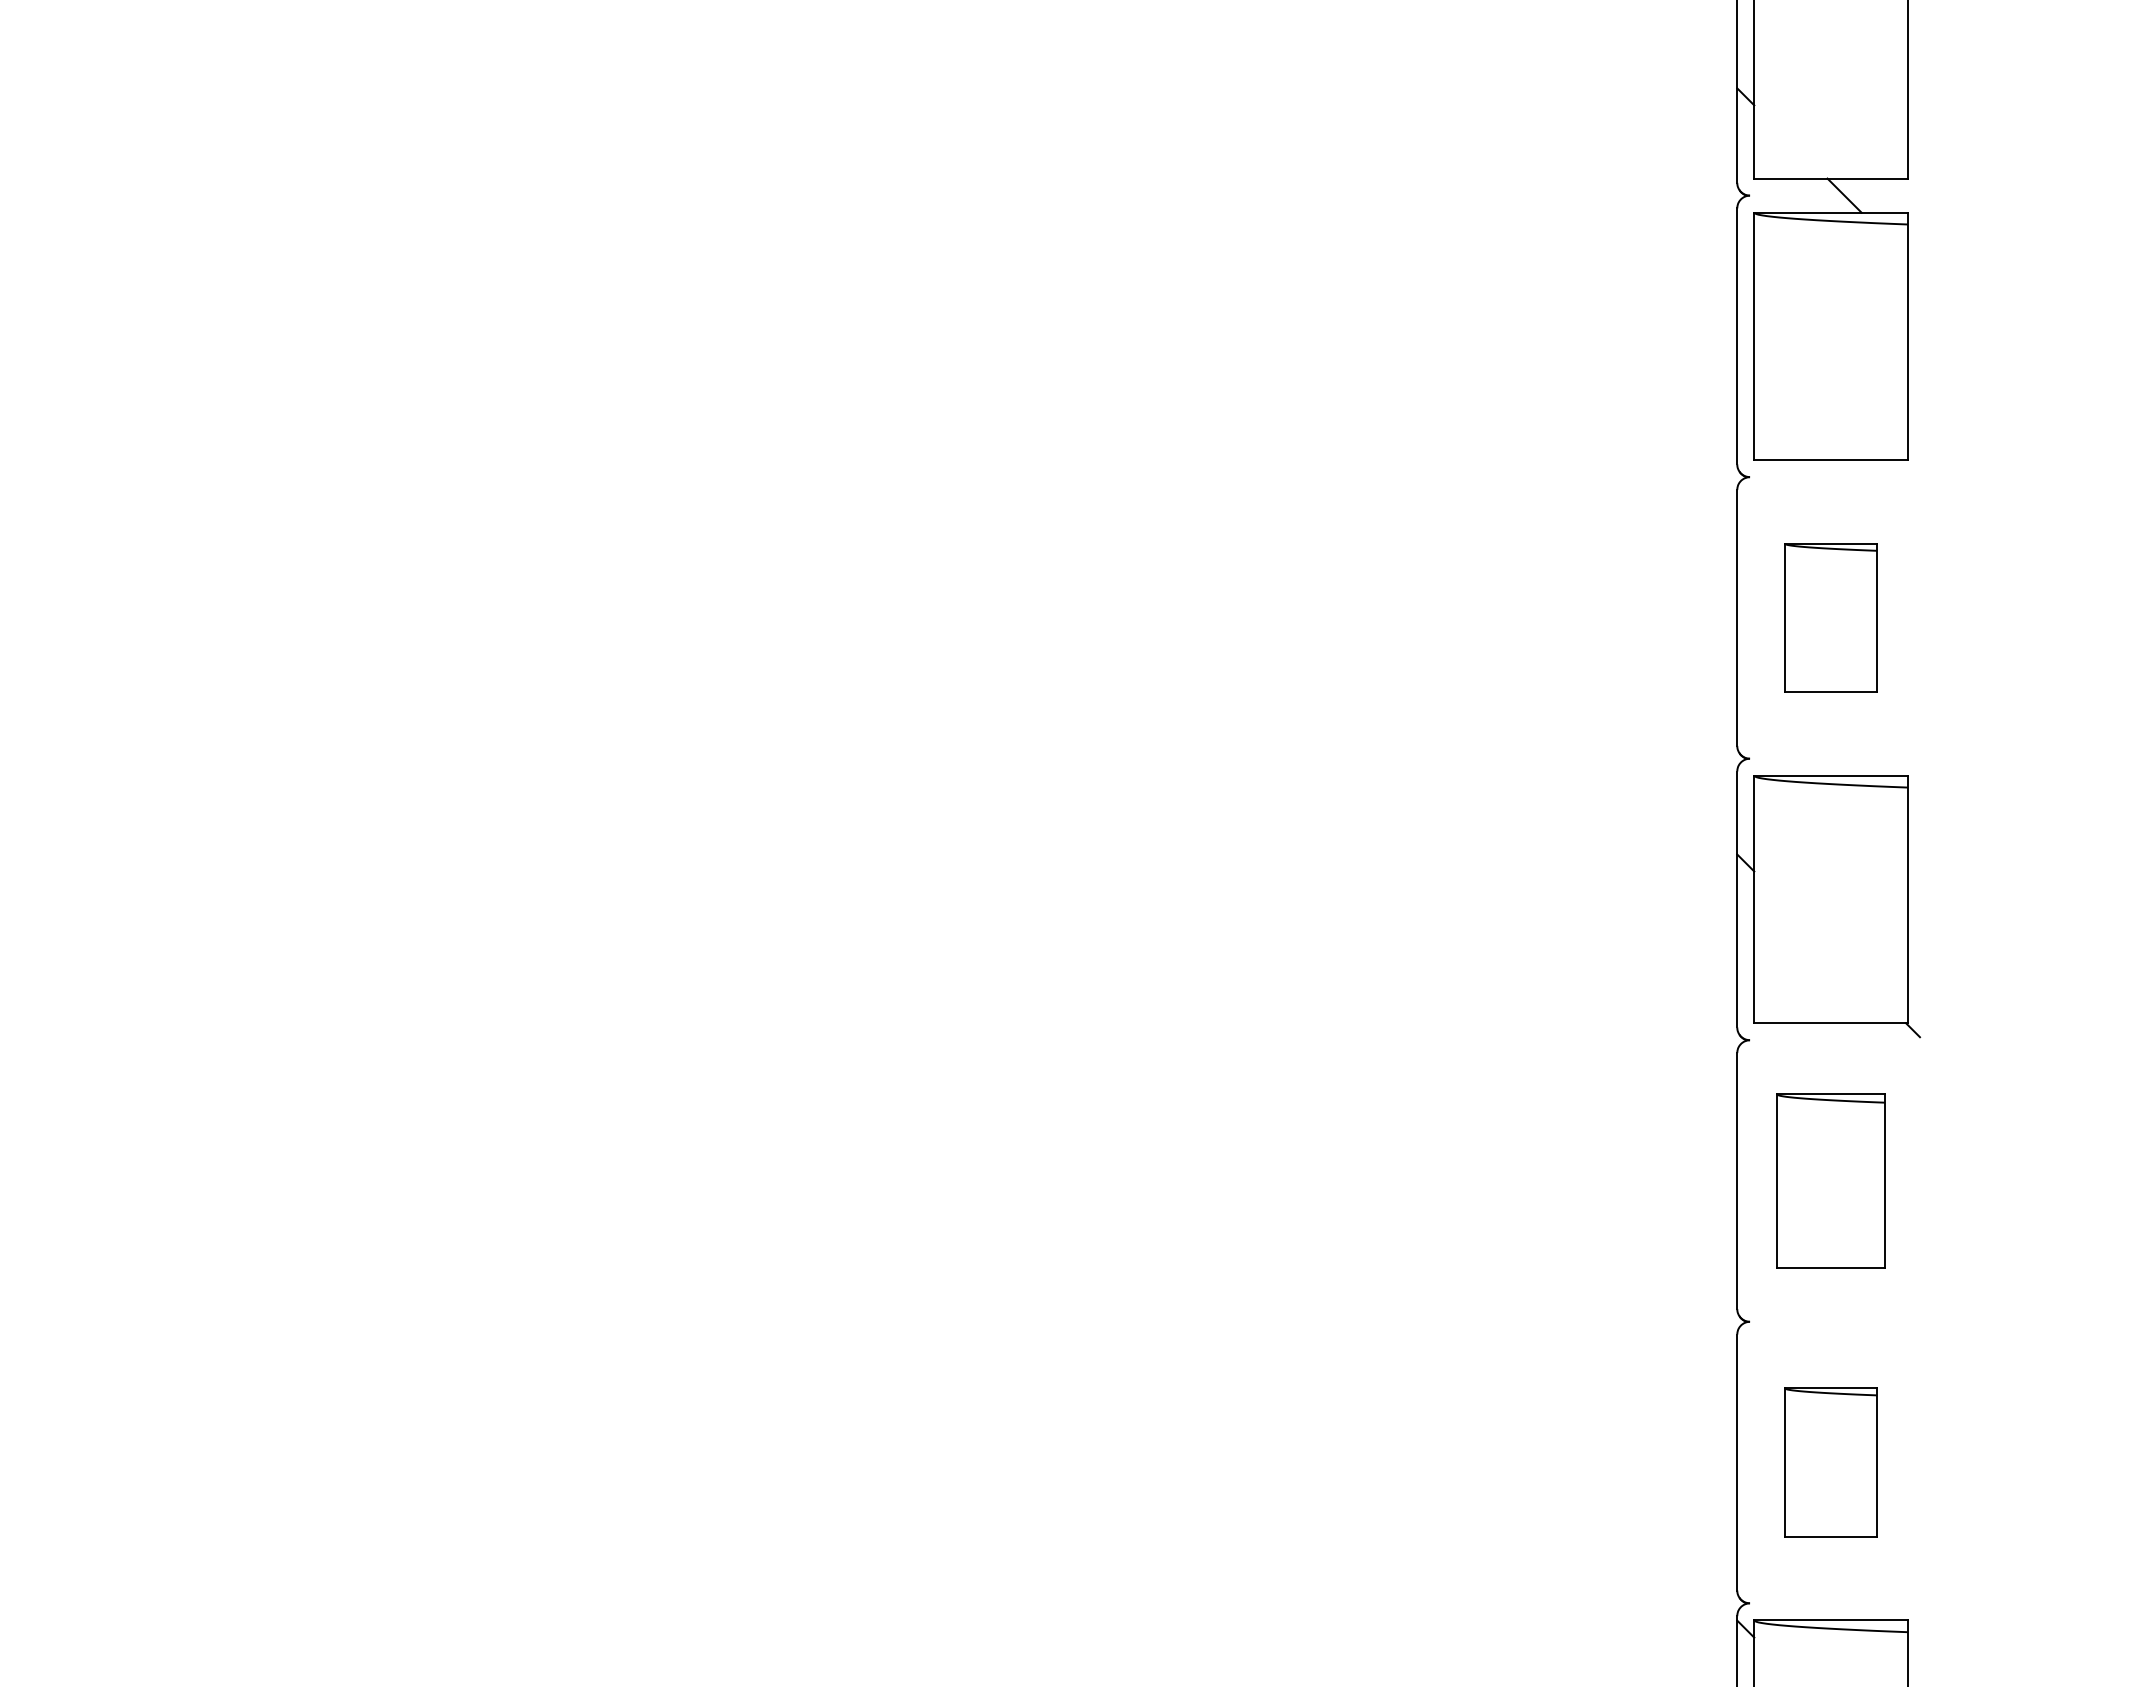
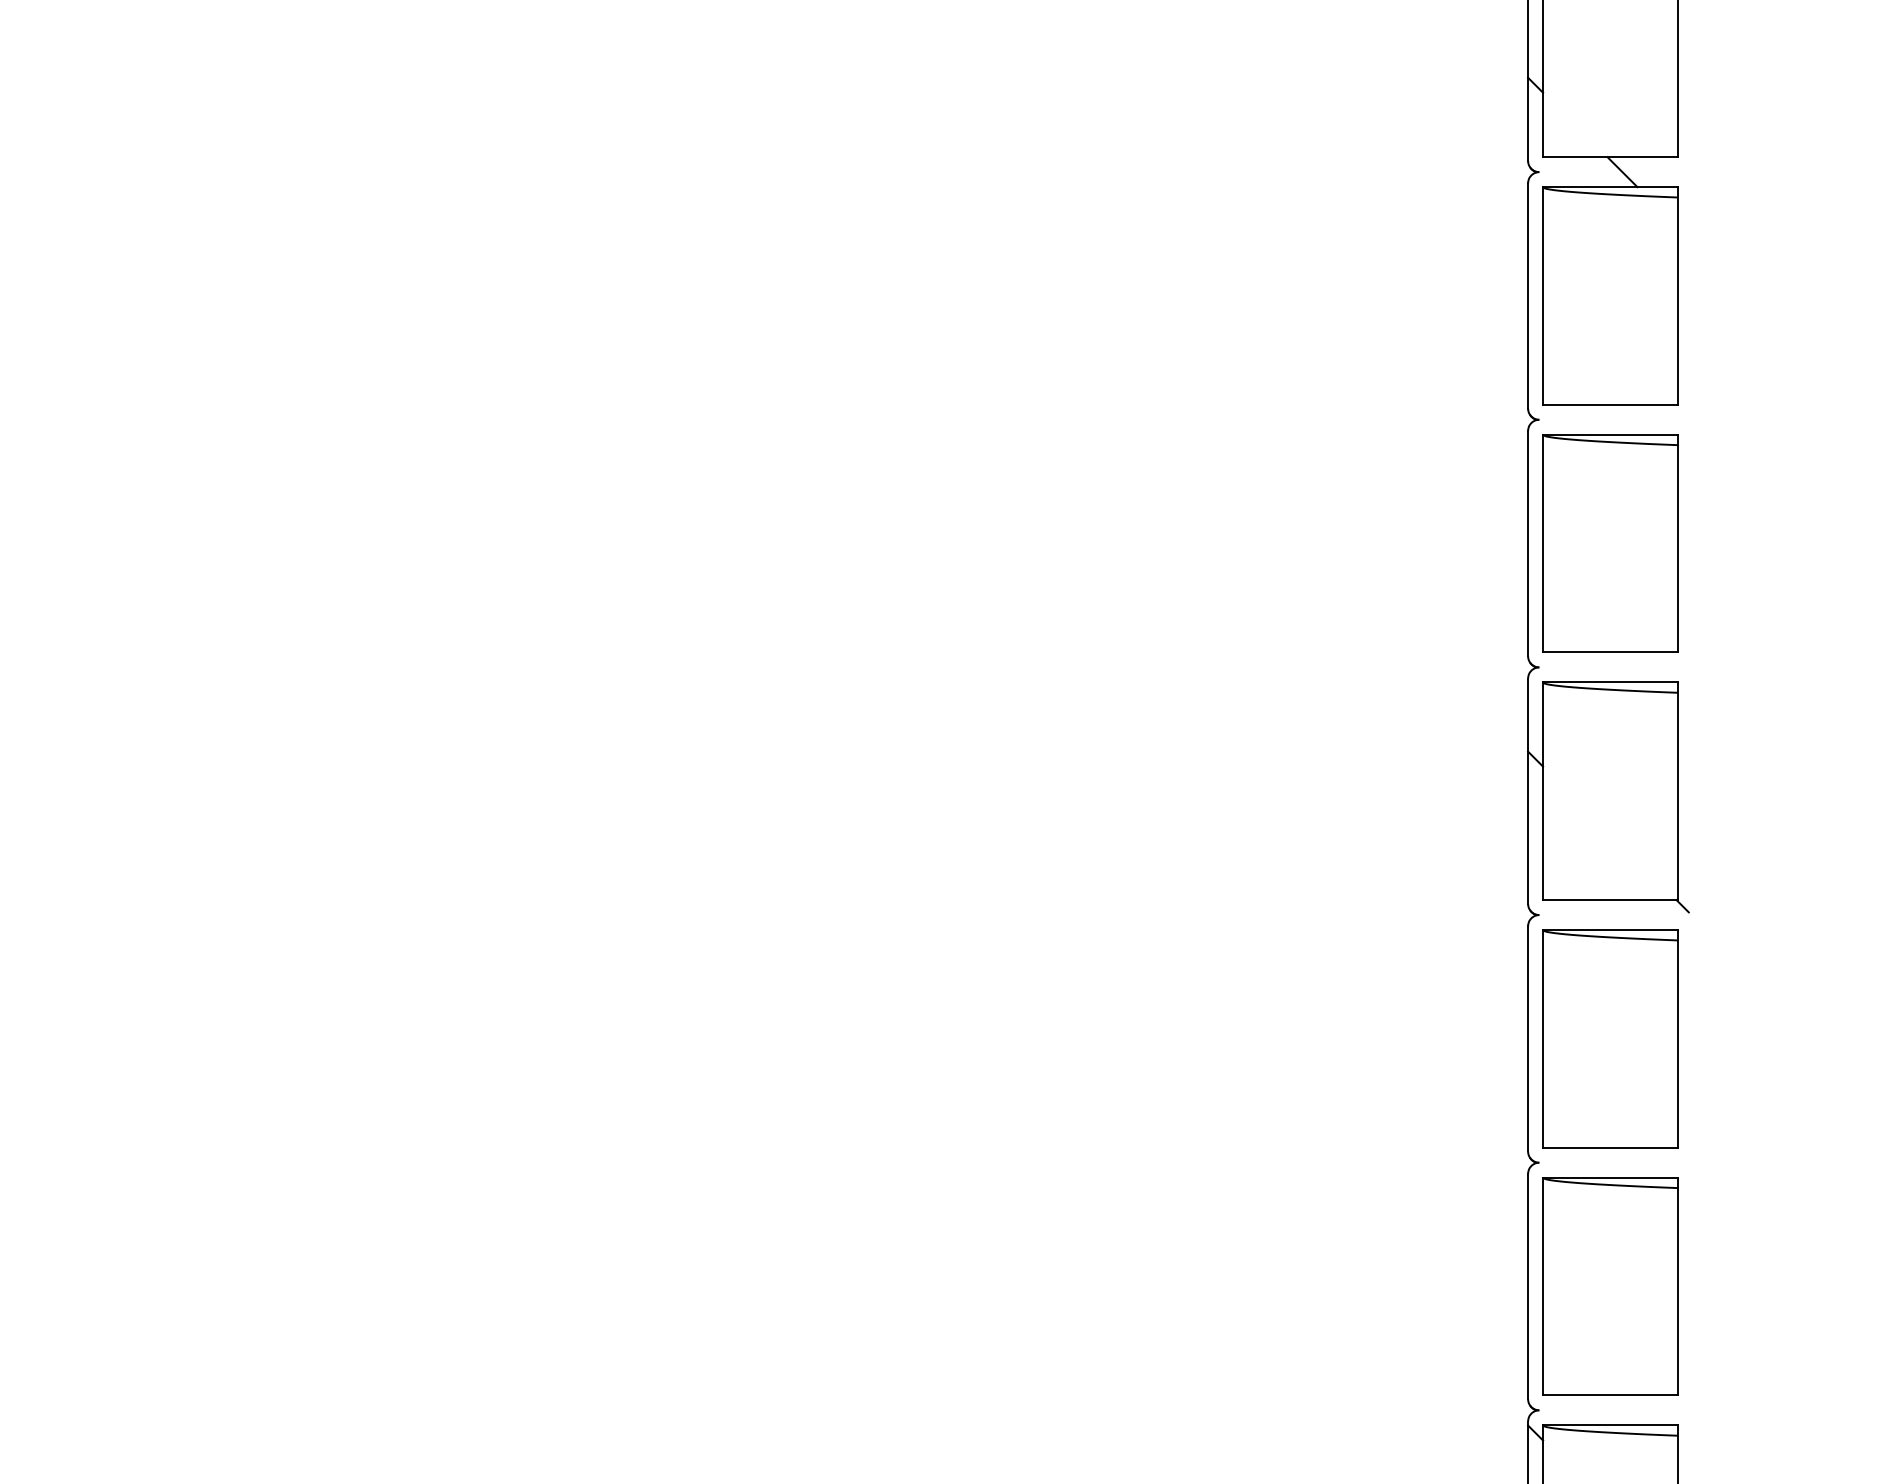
part: (1830, 617) -> (1610, 543), size x1.67
part: (1830, 1180) -> (1610, 1038), size x1.43
part: (1830, 1462) -> (1610, 1286), size x1.67

